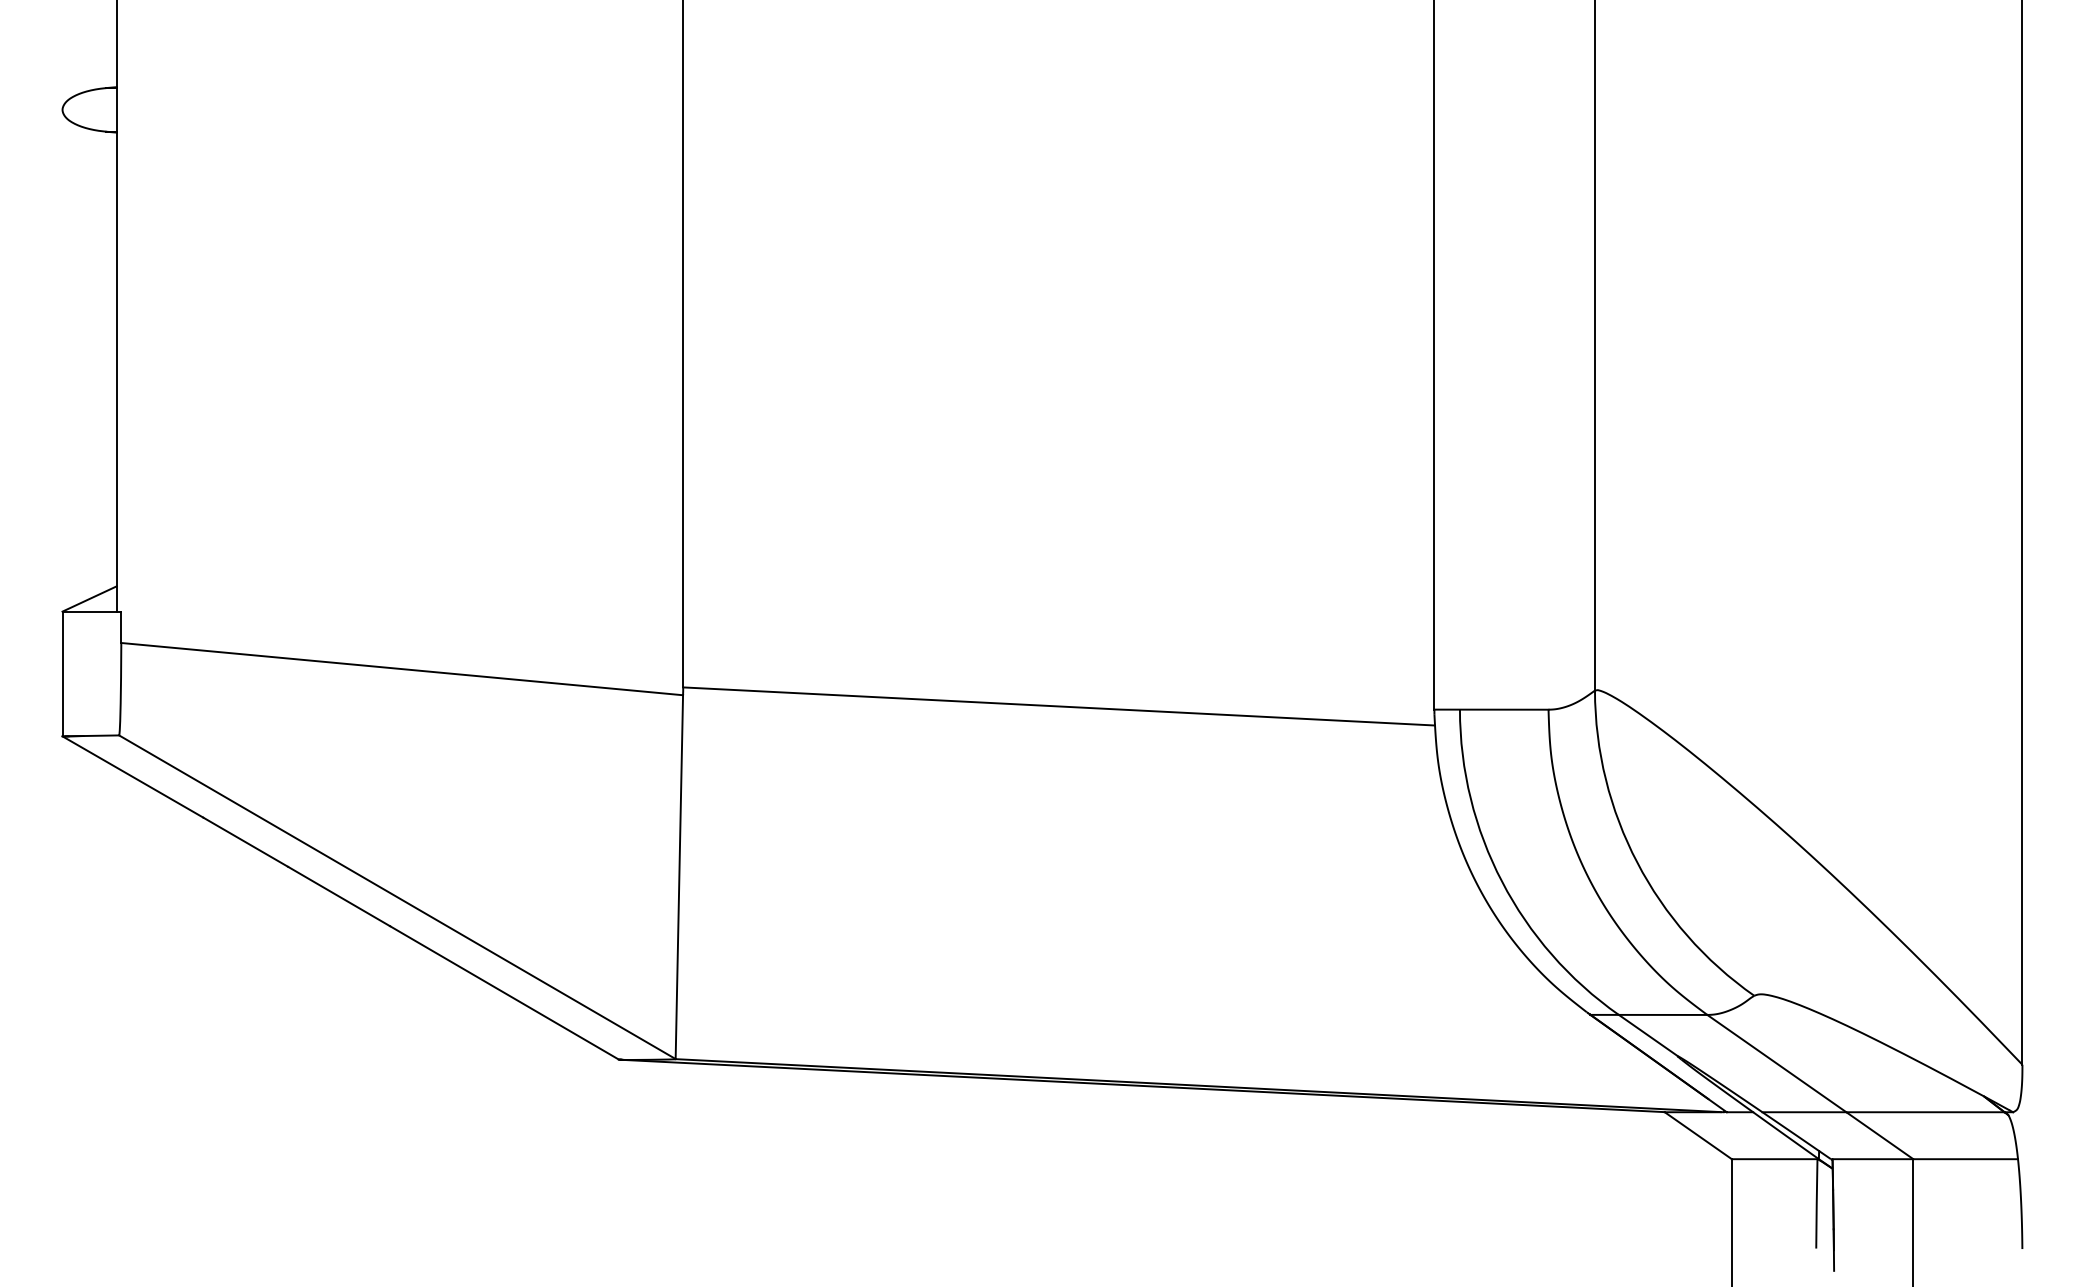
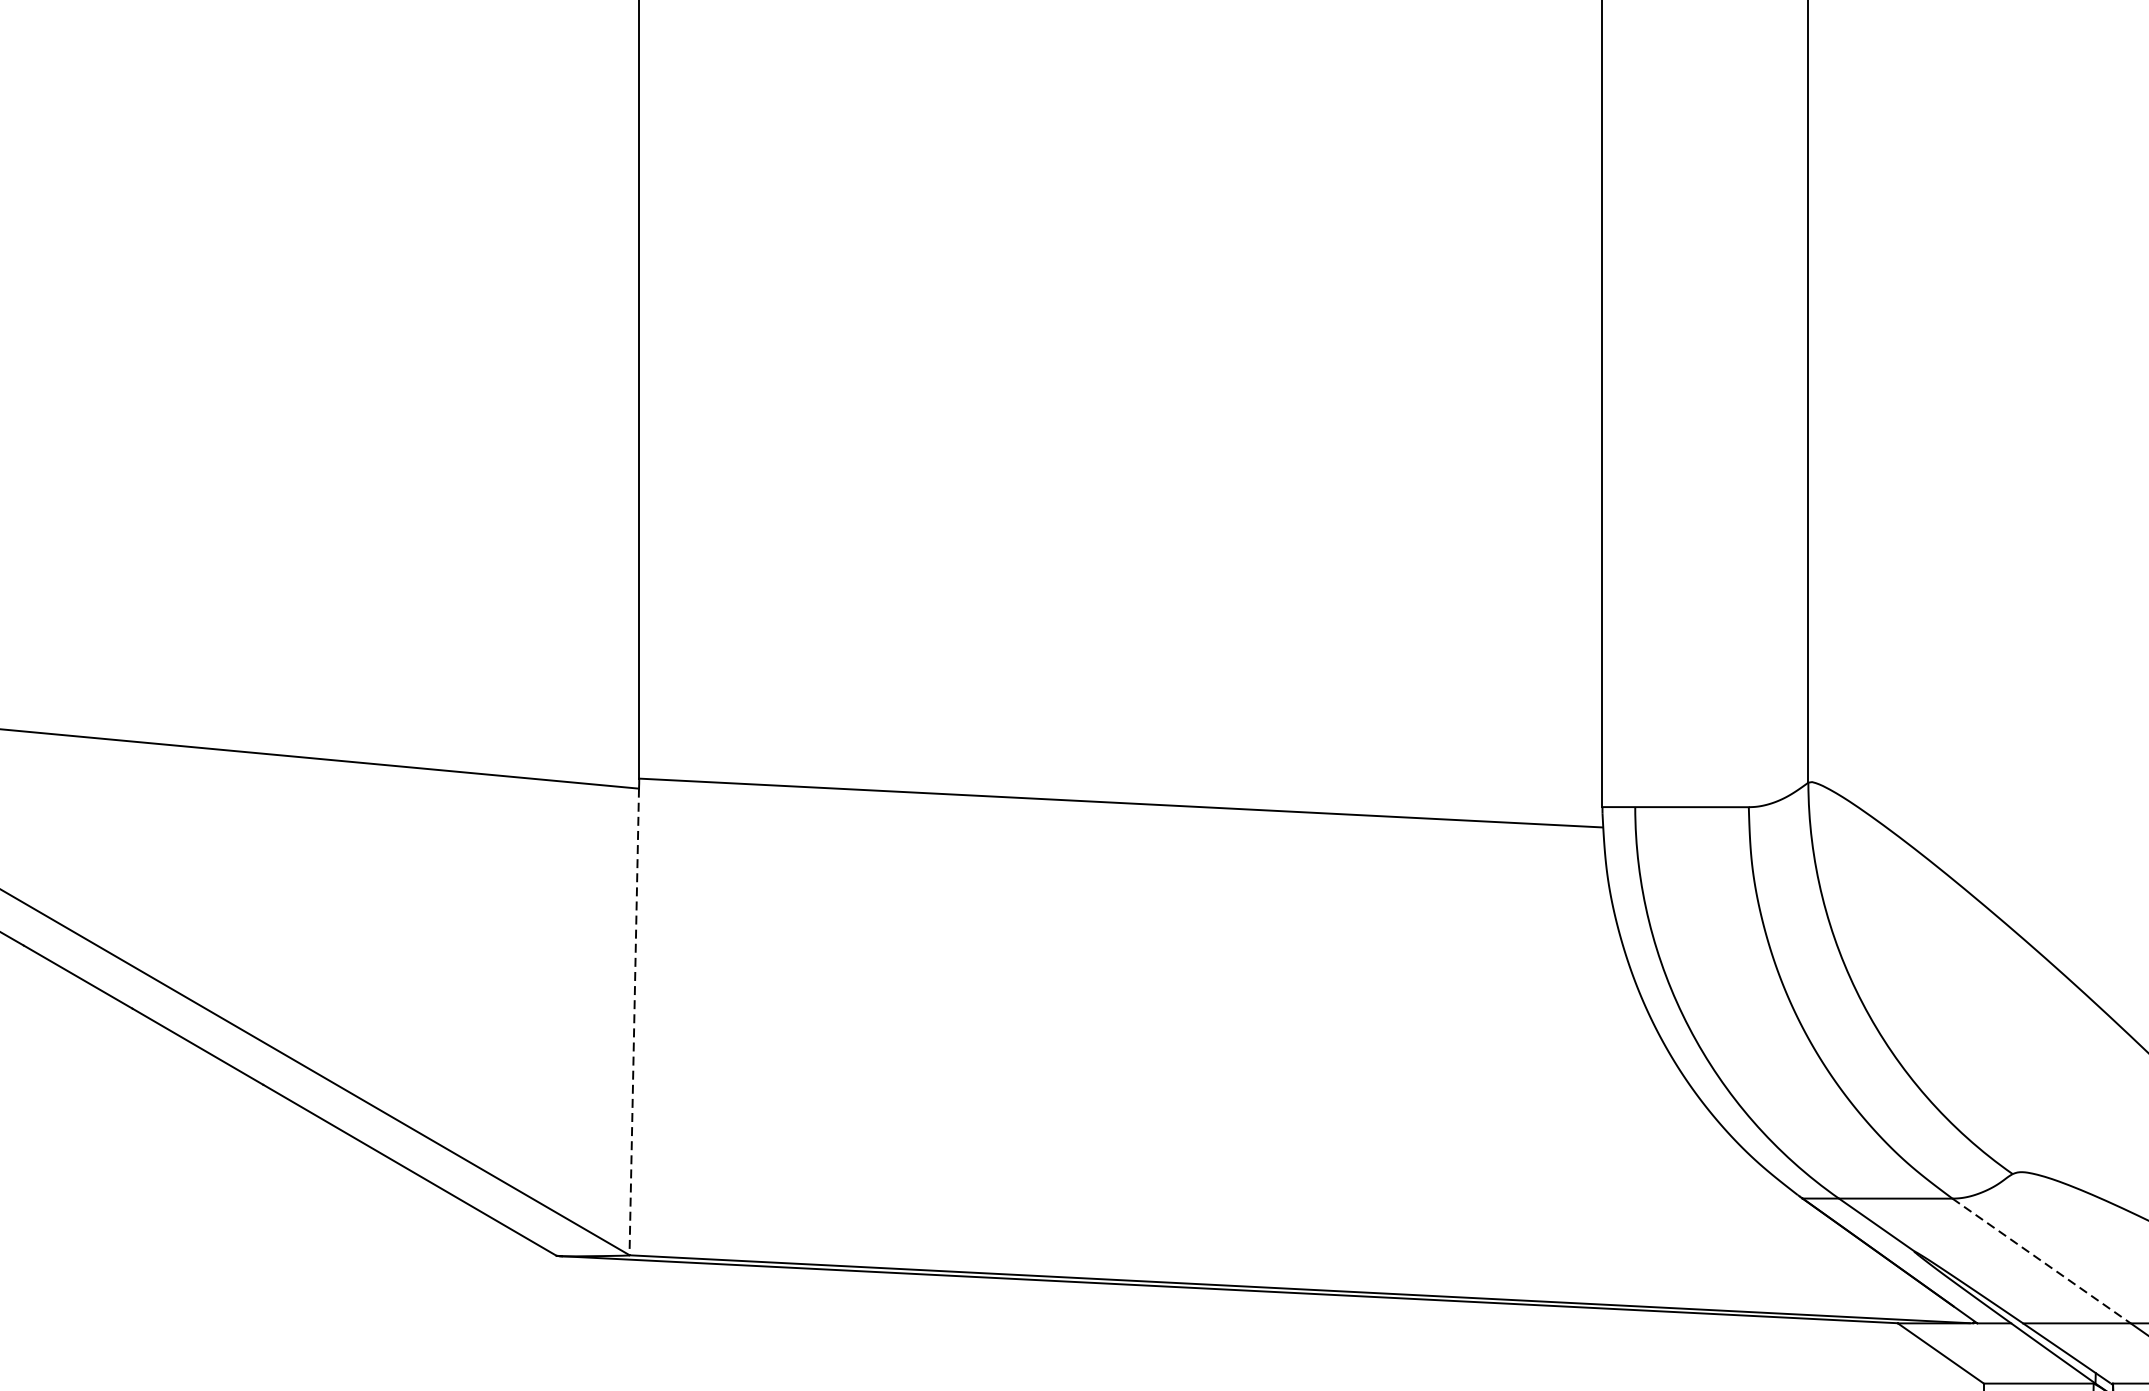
line: (679, 877) -> (634, 1022), solid -> dashed
line: (1776, 1063) -> (2041, 1260), solid -> dashed

